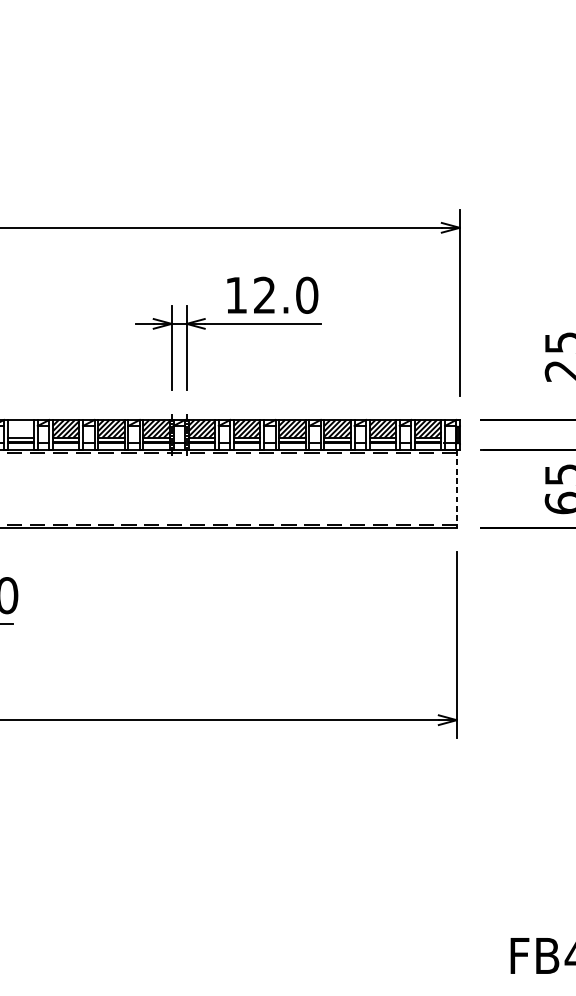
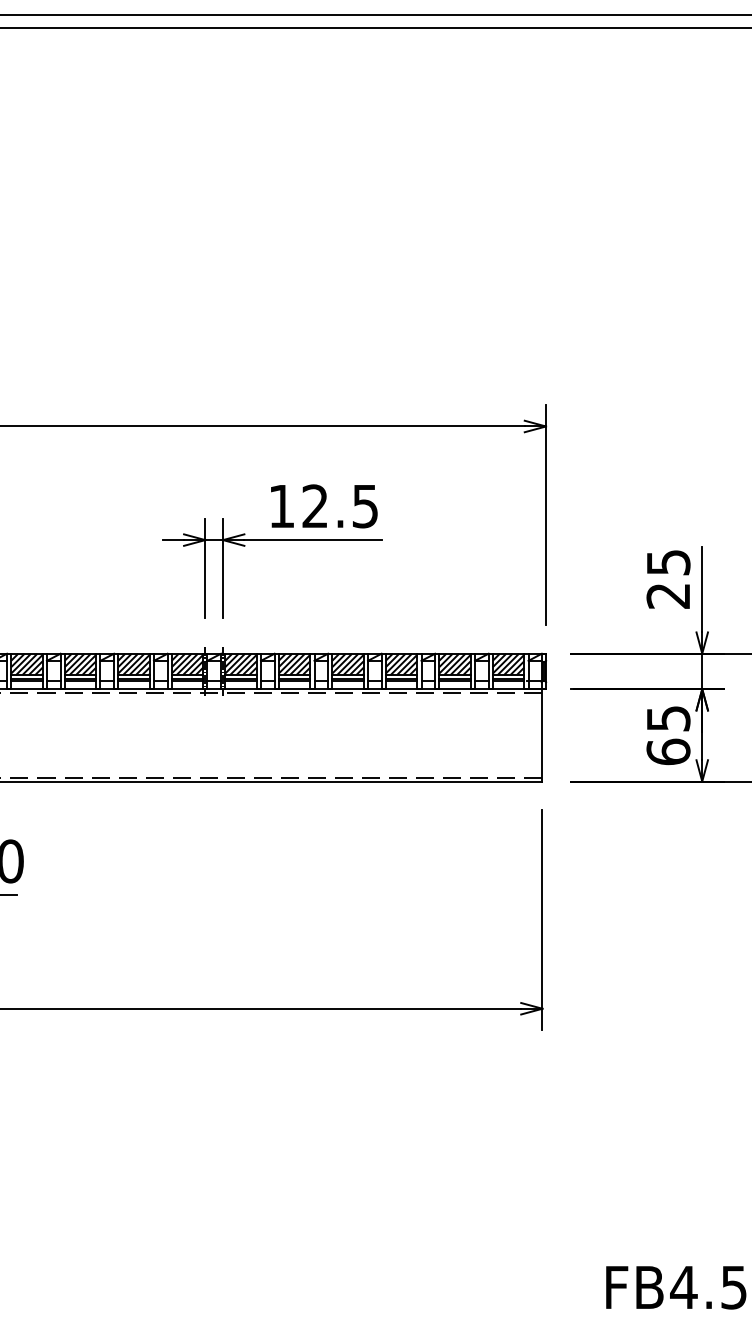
text: (307, 295) -> (365, 506), 12.0 -> 12.5
hatch: (20, 429) -> (26, 664), added
line: (456, 489) -> (542, 735), dashed -> solid

